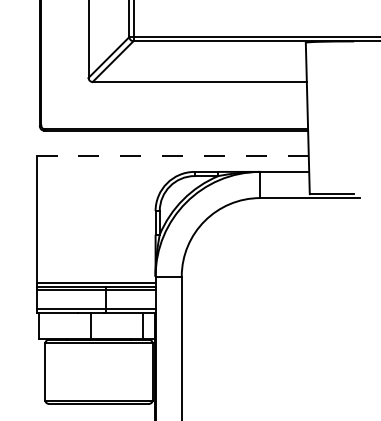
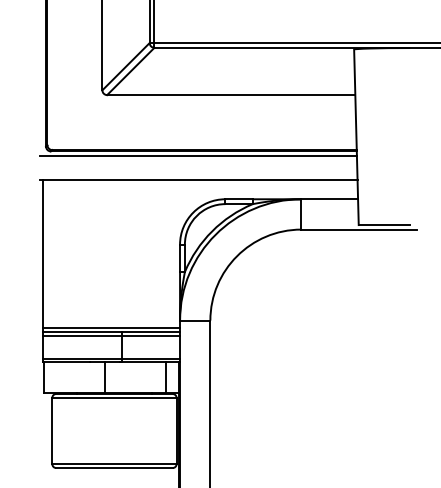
line: (171, 134) -> (198, 155), added
line: (172, 155) -> (199, 180), dashed -> solid

